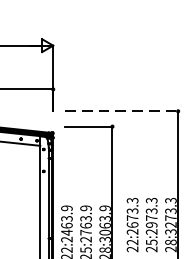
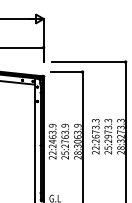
line: (123, 111) -> (89, 62), dashed -> solid

